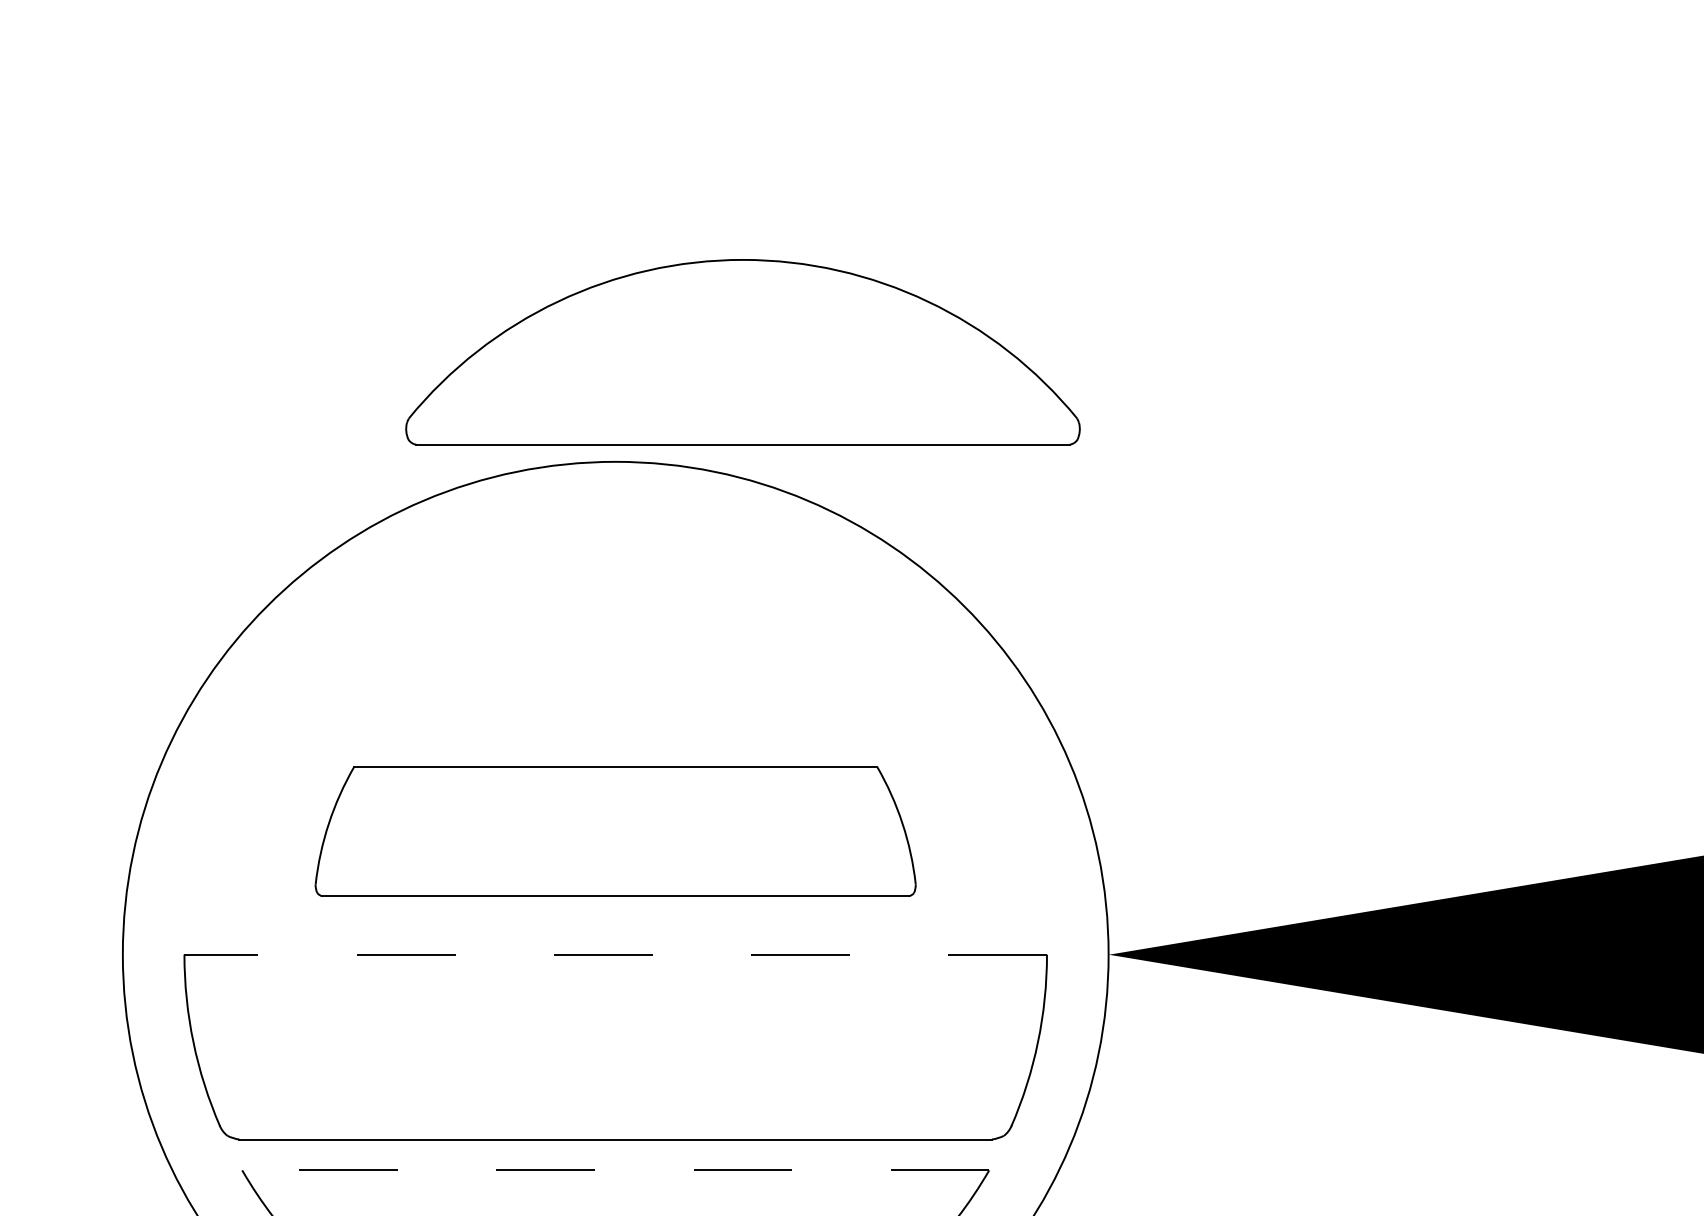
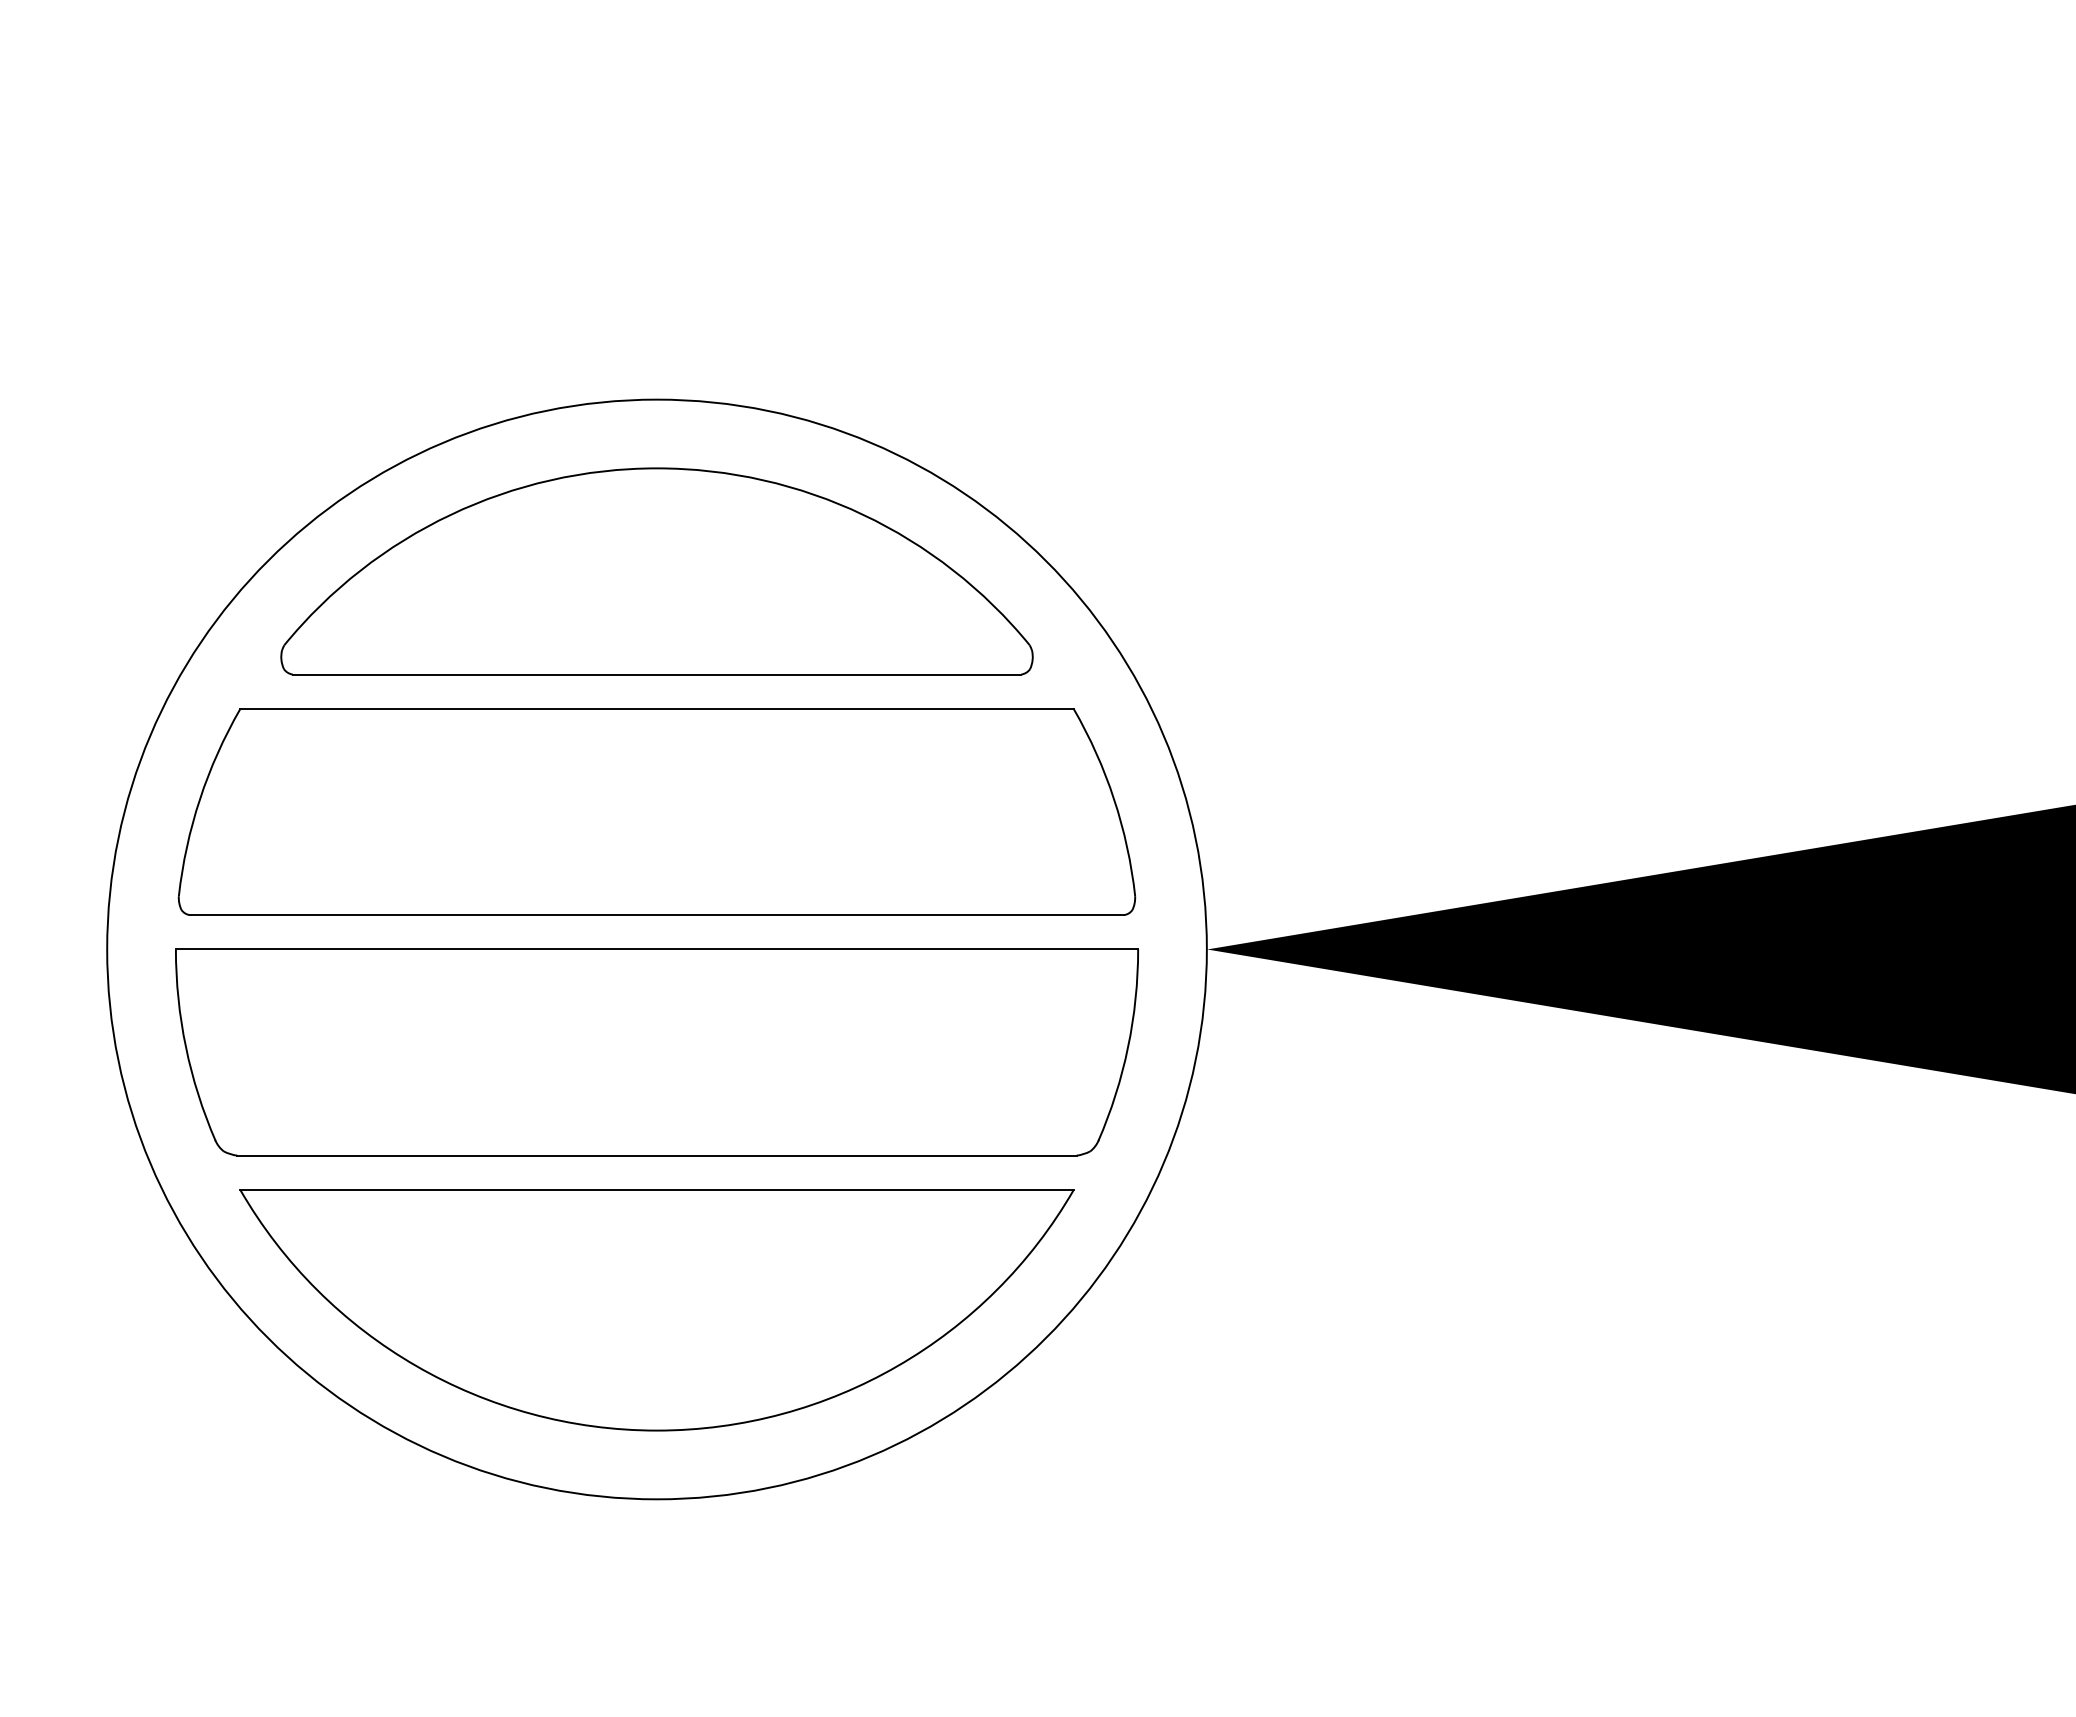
part: (742, 352) -> (656, 571), moved
part: (615, 831) -> (656, 811), size x1.43
line: (615, 954) -> (656, 949), dashed -> solid
line: (616, 1169) -> (657, 1189), dashed -> solid

